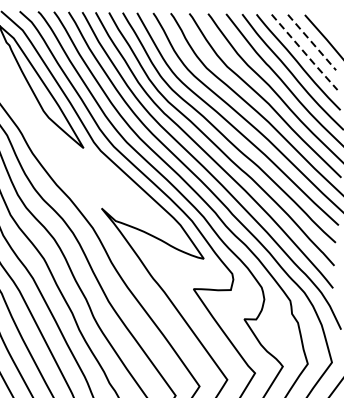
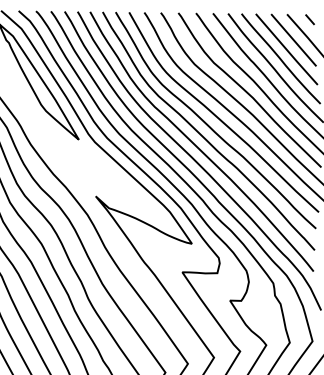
line: (328, 20) -> (309, 19), added
line: (311, 42) -> (293, 40), dashed -> solid
line: (305, 53) -> (287, 50), dashed -> solid

